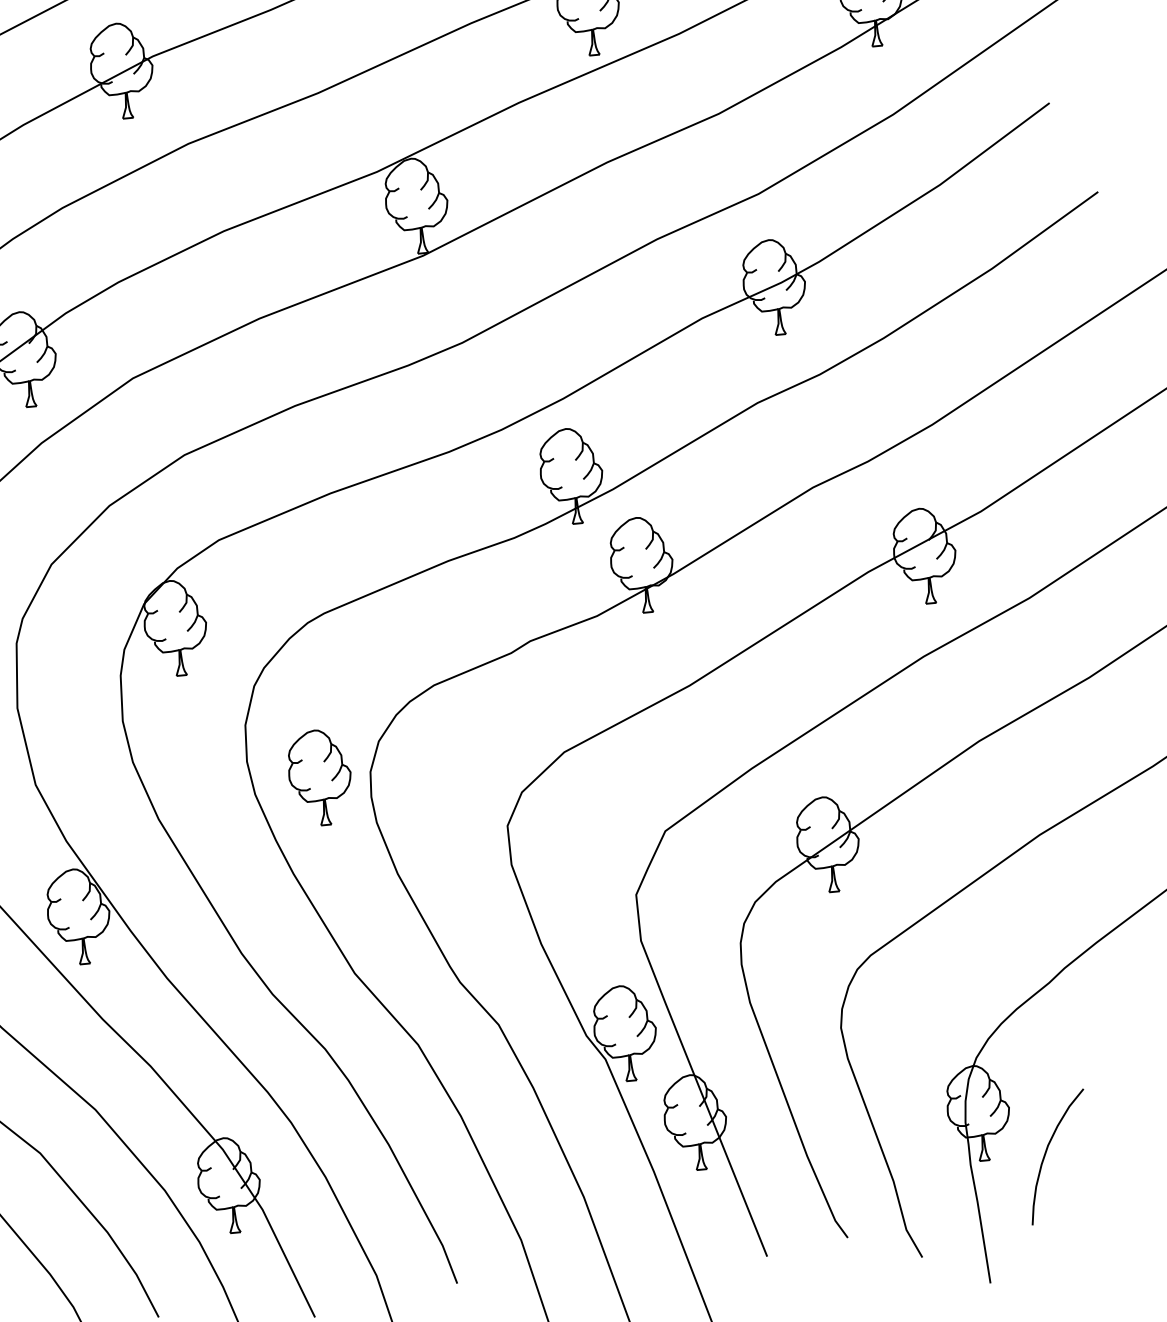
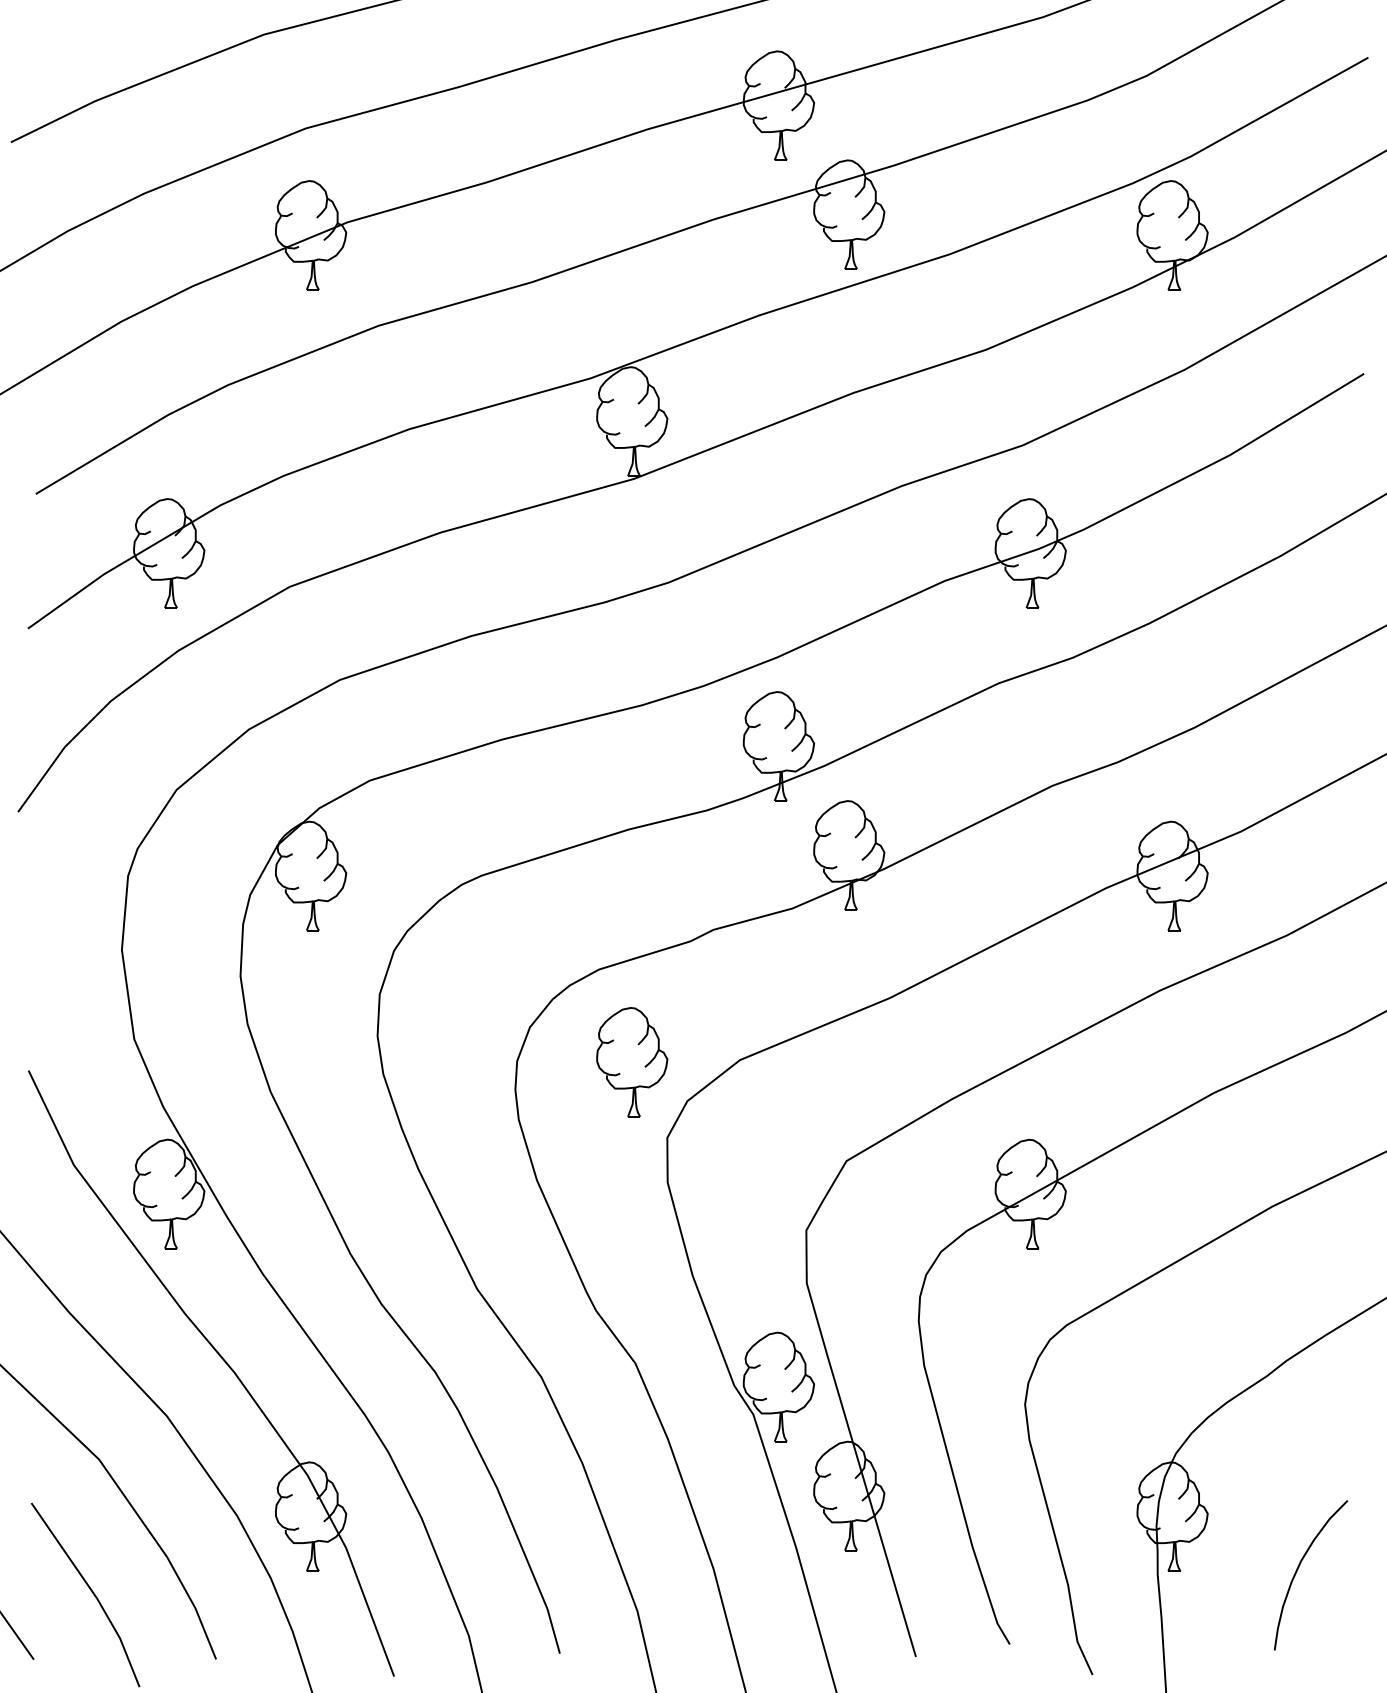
part: (320, 777) -> (632, 1062), moved
curve: (1046, 1153) -> (1298, 1569), moved

